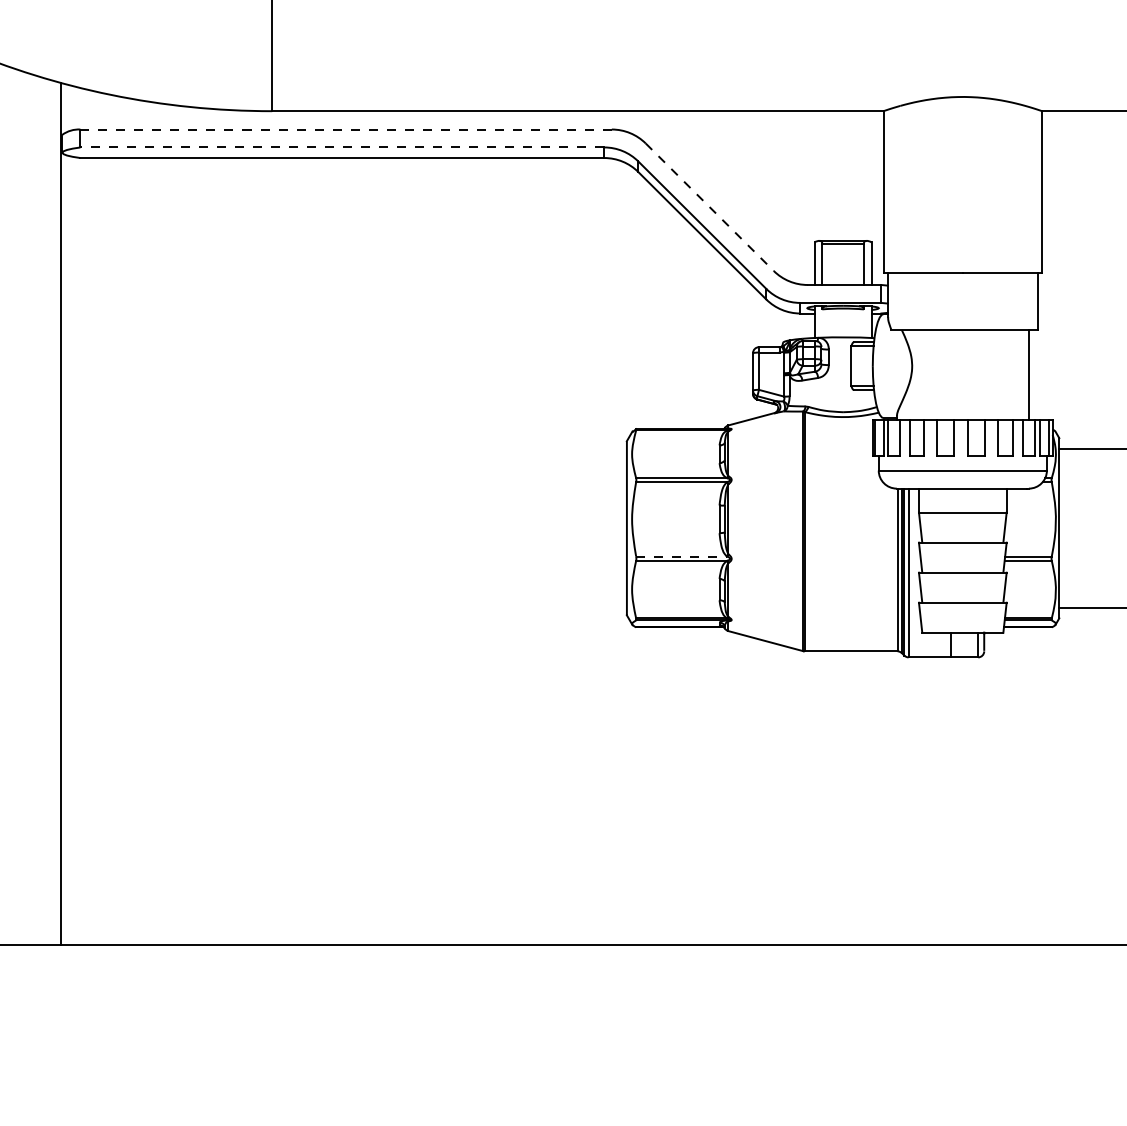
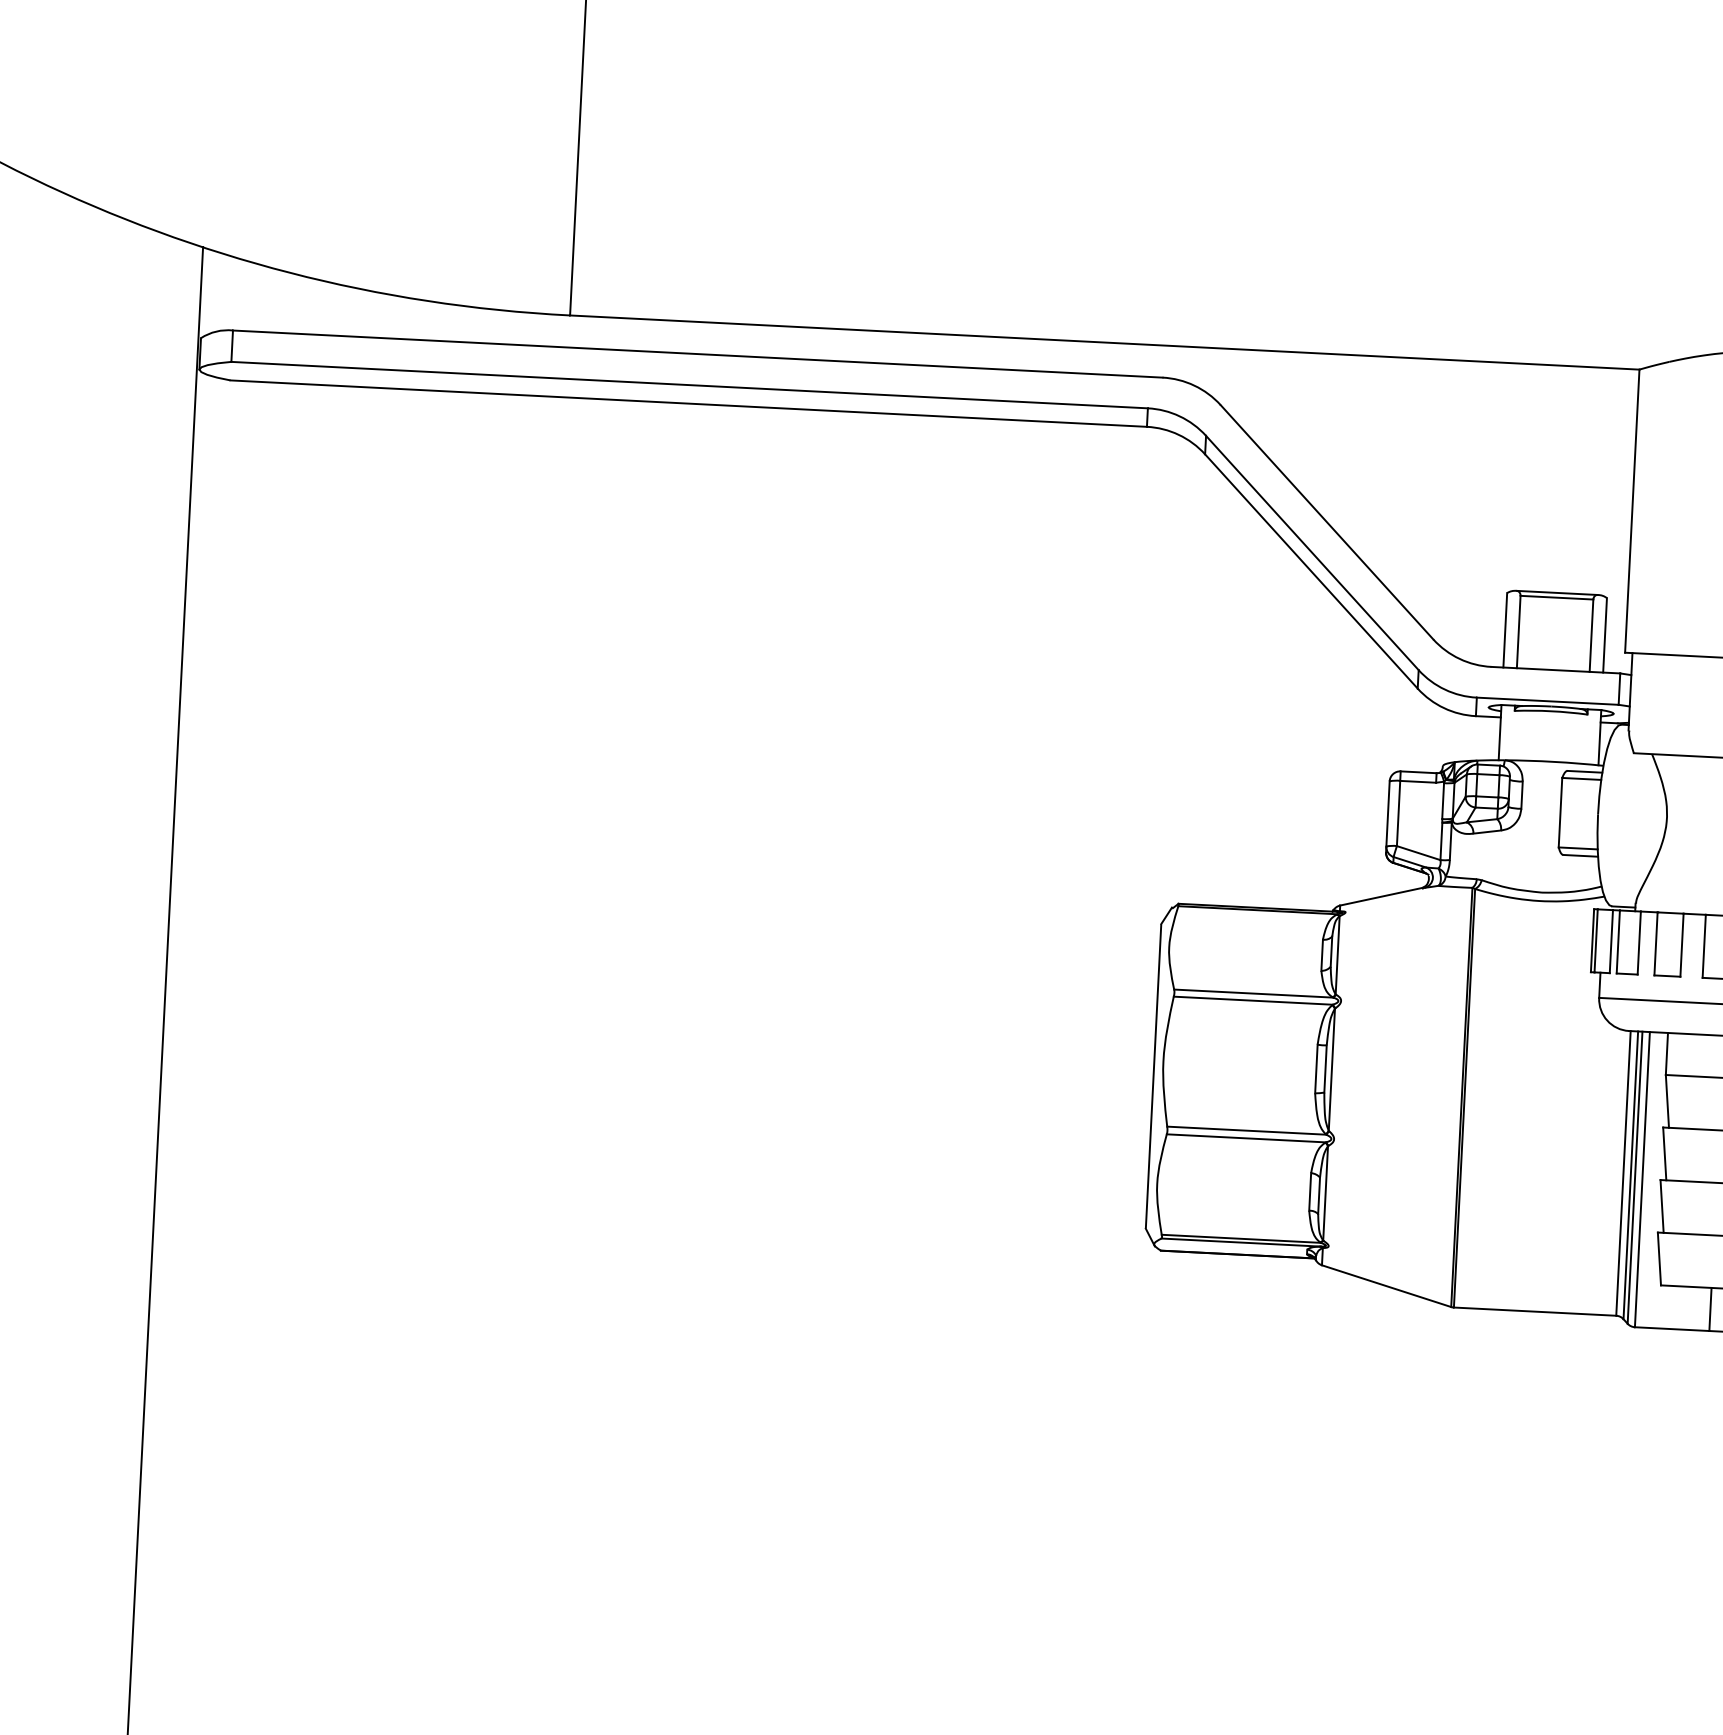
line: (346, 129) -> (698, 354), dashed -> solid
line: (342, 147) -> (689, 385), dashed -> solid
line: (710, 207) -> (1328, 522), dashed -> solid
line: (682, 556) -> (1248, 1130), dashed -> solid

